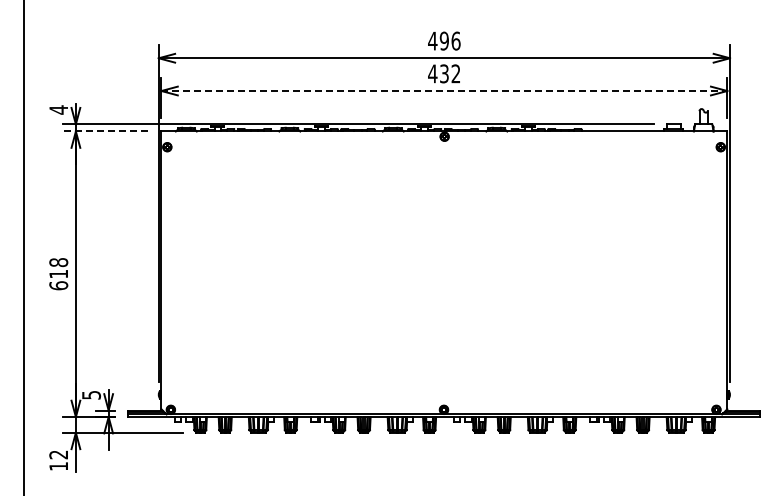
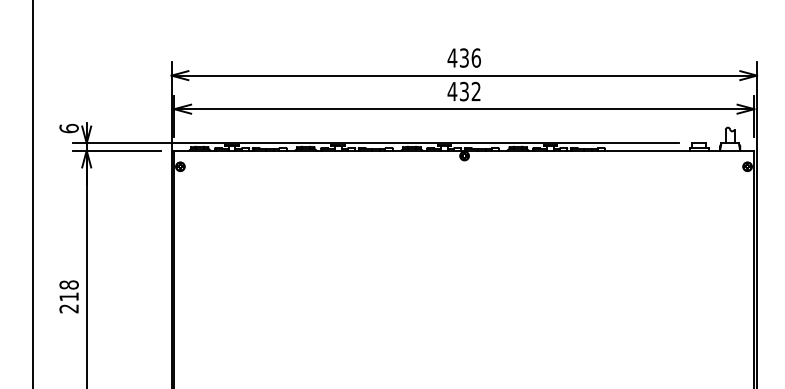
text: (443, 40) -> (463, 57), 496 -> 436
line: (444, 91) -> (464, 109), dashed -> solid
text: (58, 109) -> (68, 128), 4 -> 6
line: (105, 131) -> (117, 150), dashed -> solid
text: (58, 285) -> (68, 308), 618 -> 218

